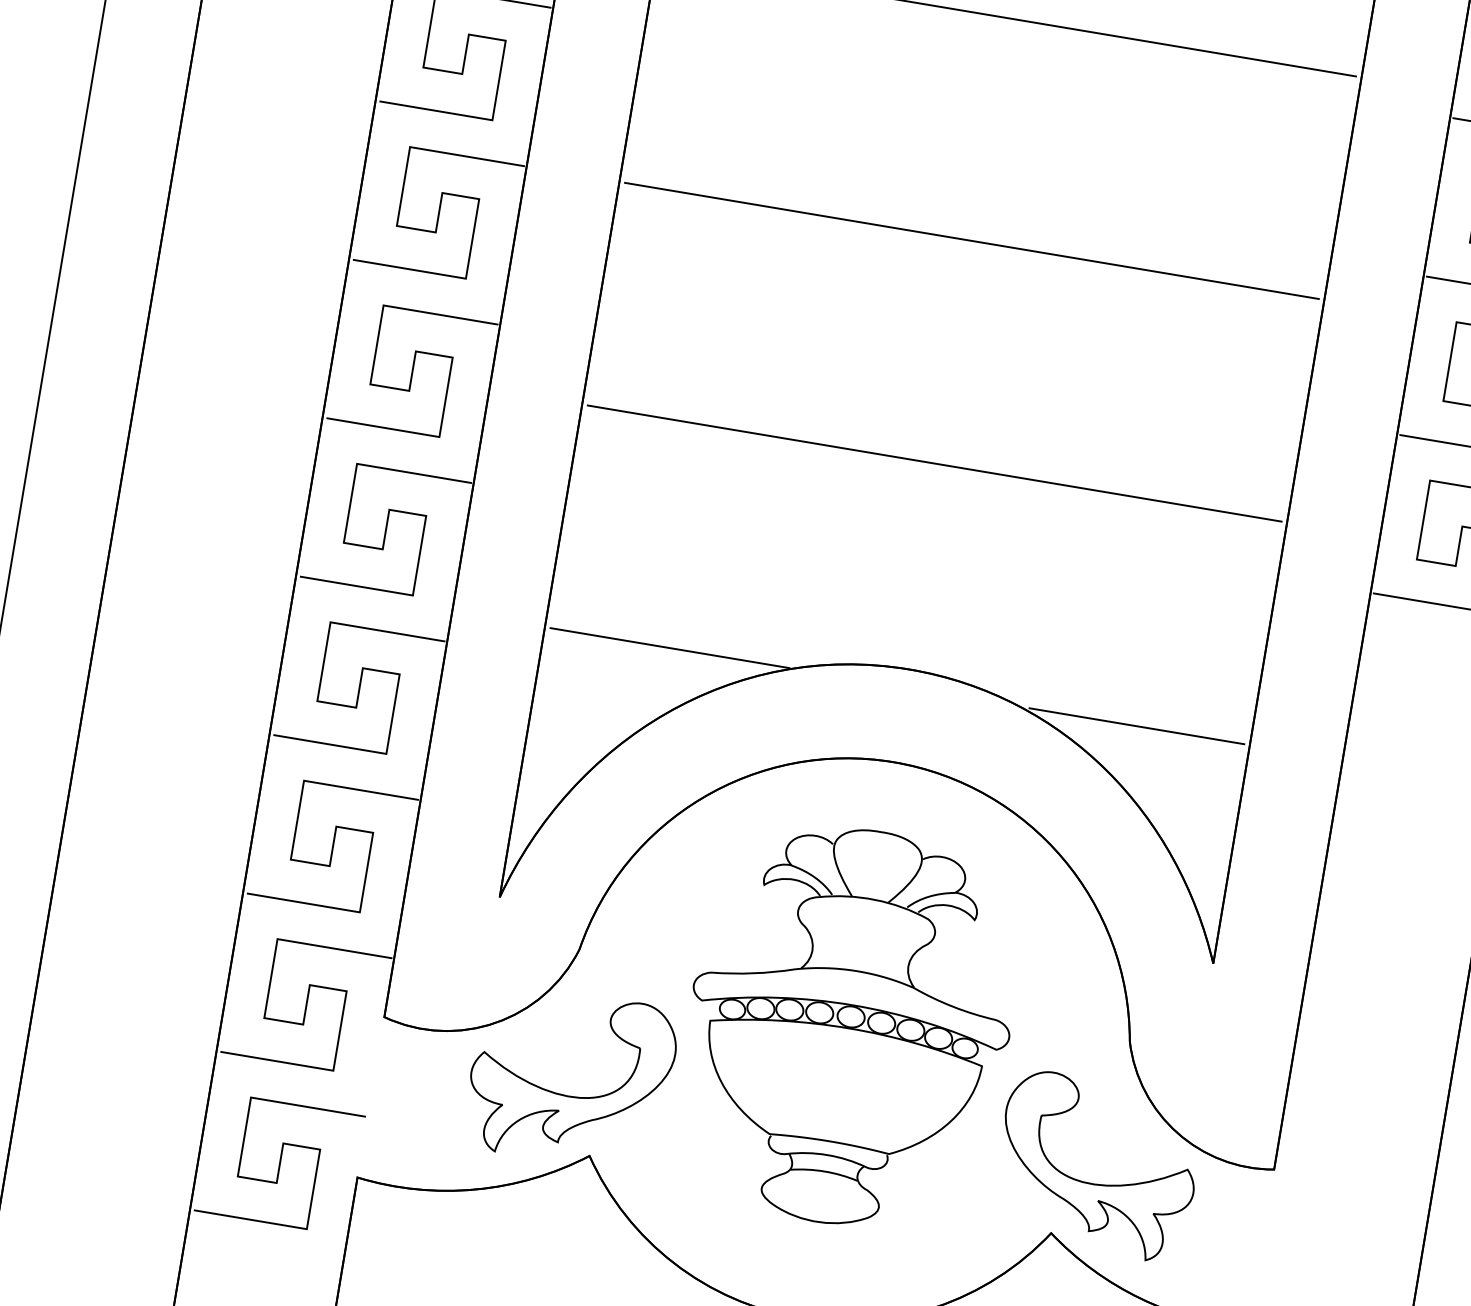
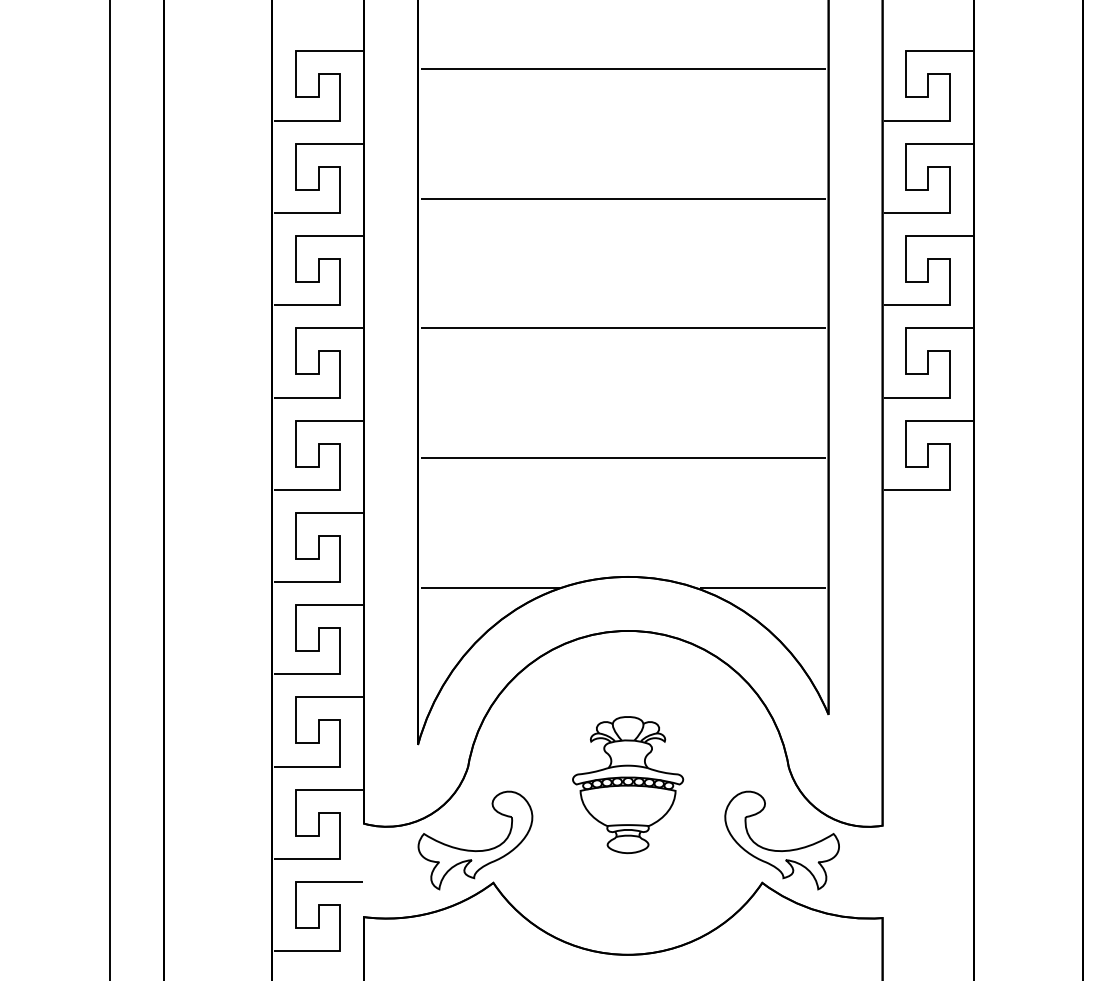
part: (848, 1025) -> (627, 784), size x0.6

